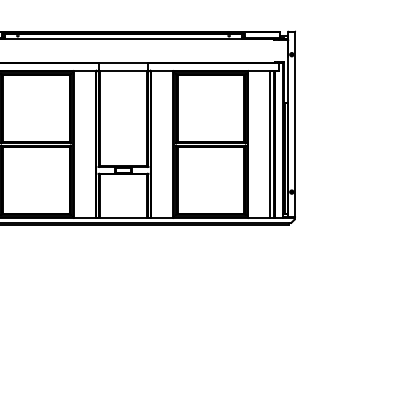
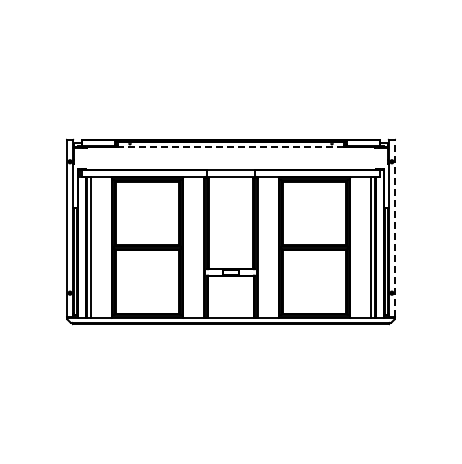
line: (122, 39) -> (230, 147), solid -> dashed
line: (295, 123) -> (395, 227), solid -> dashed

